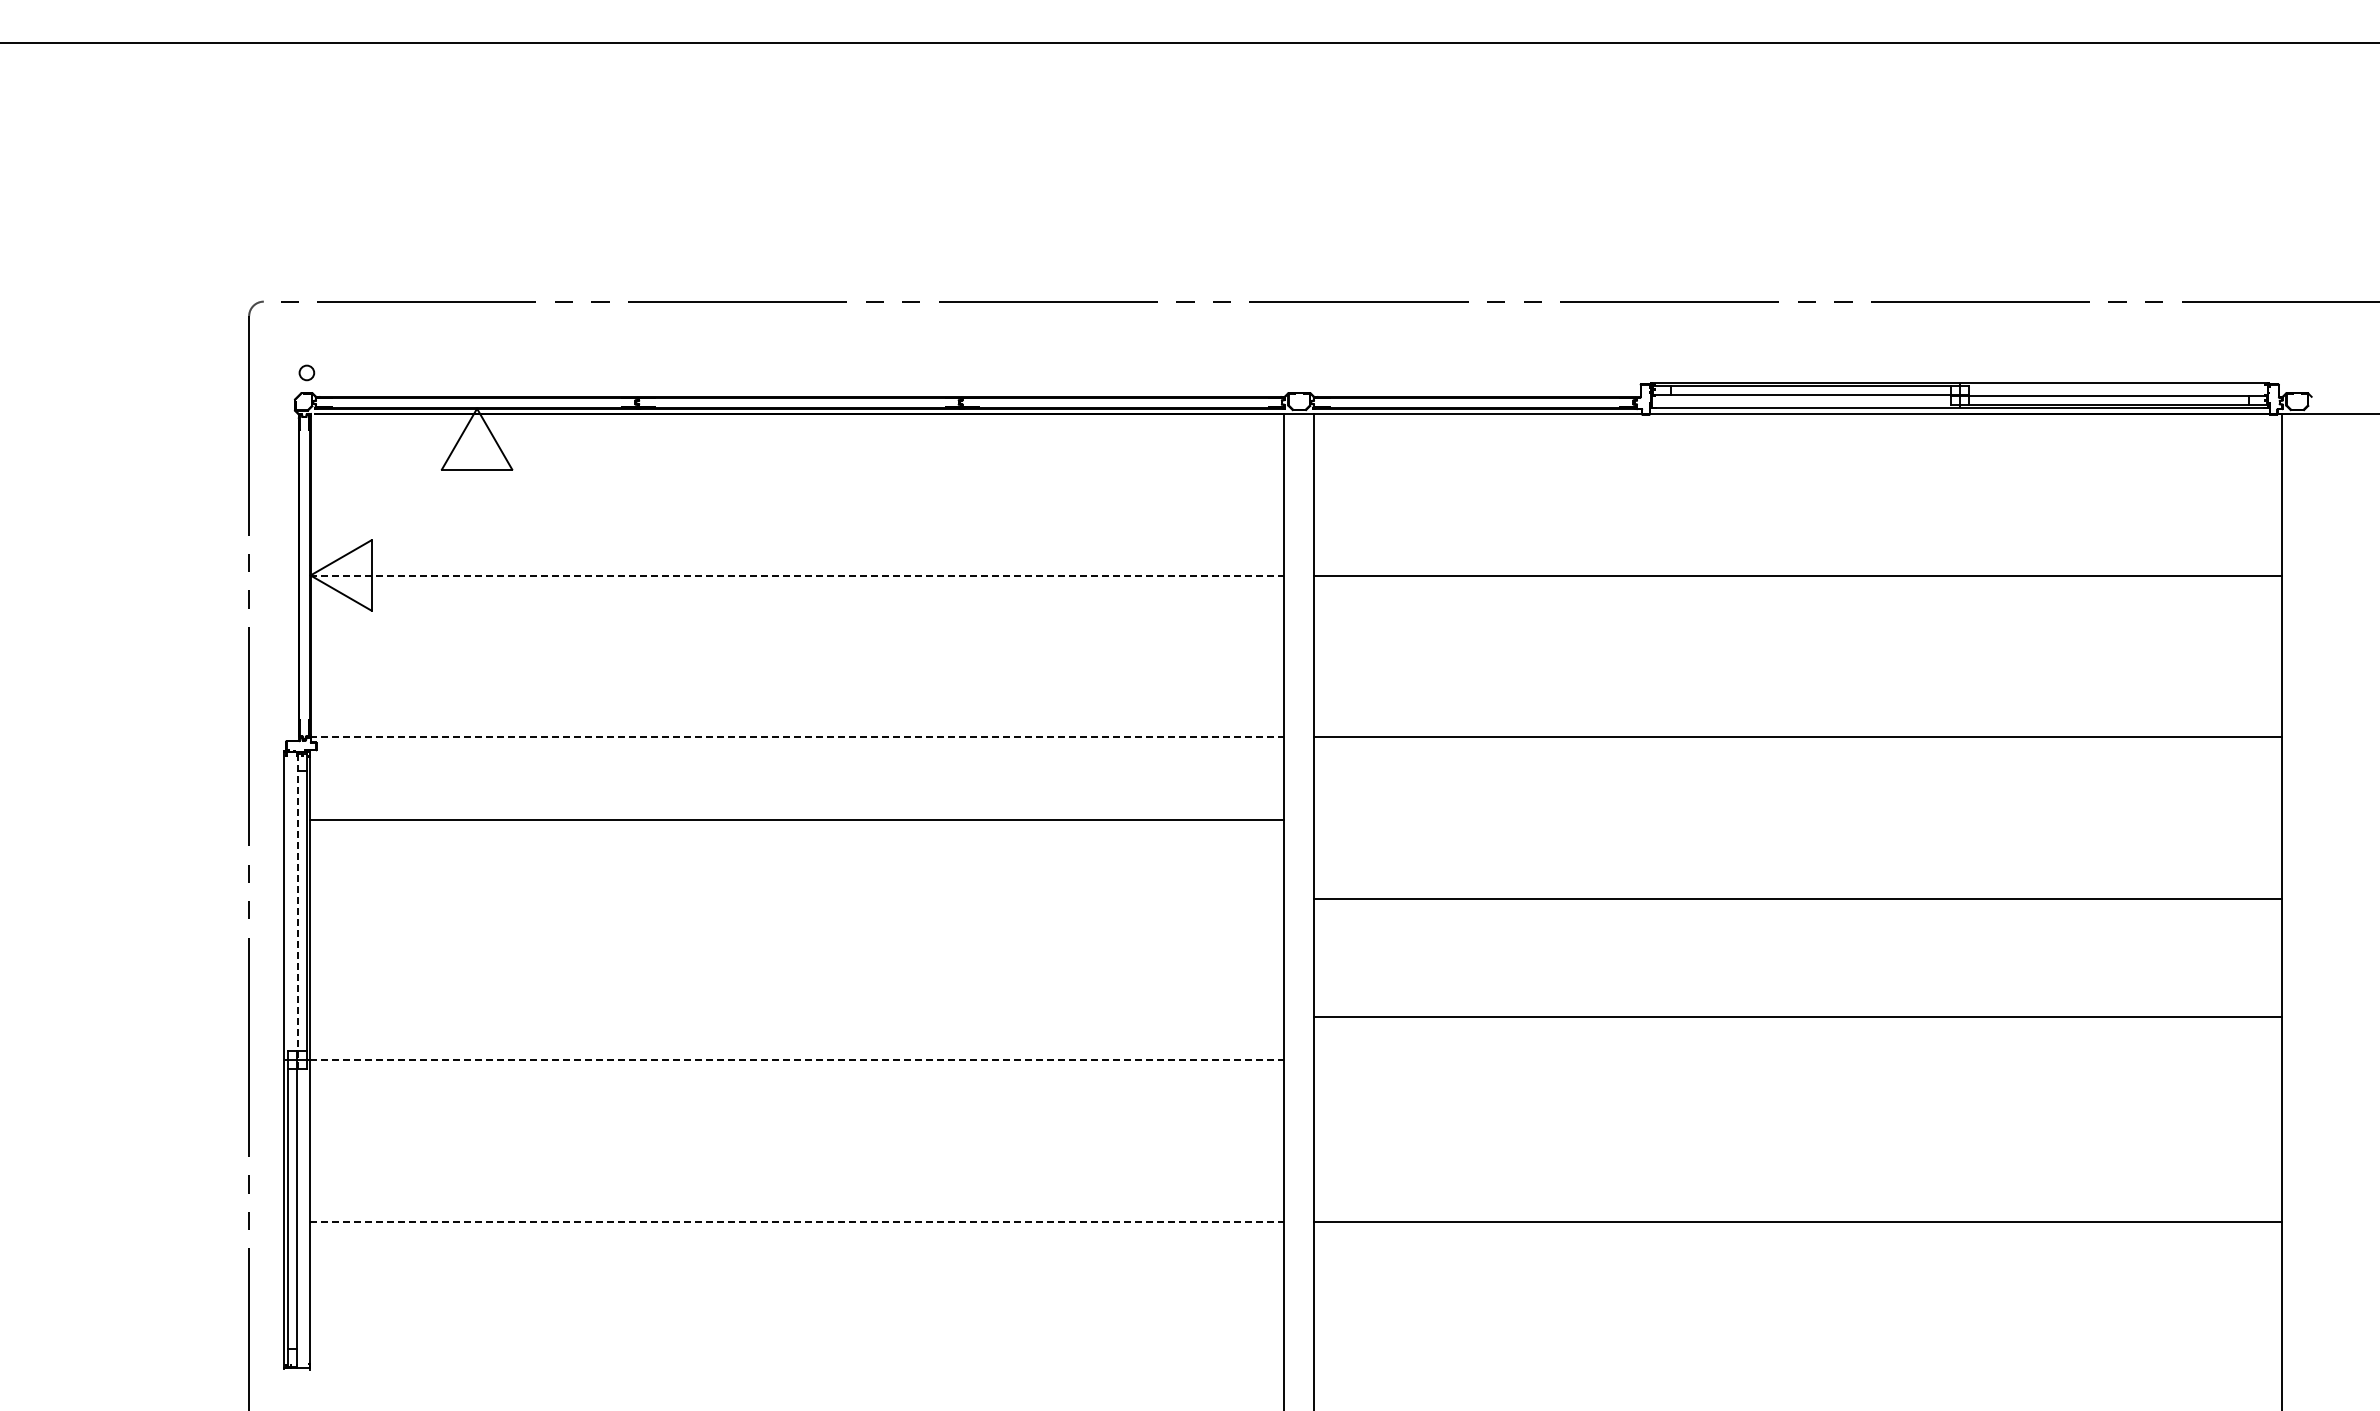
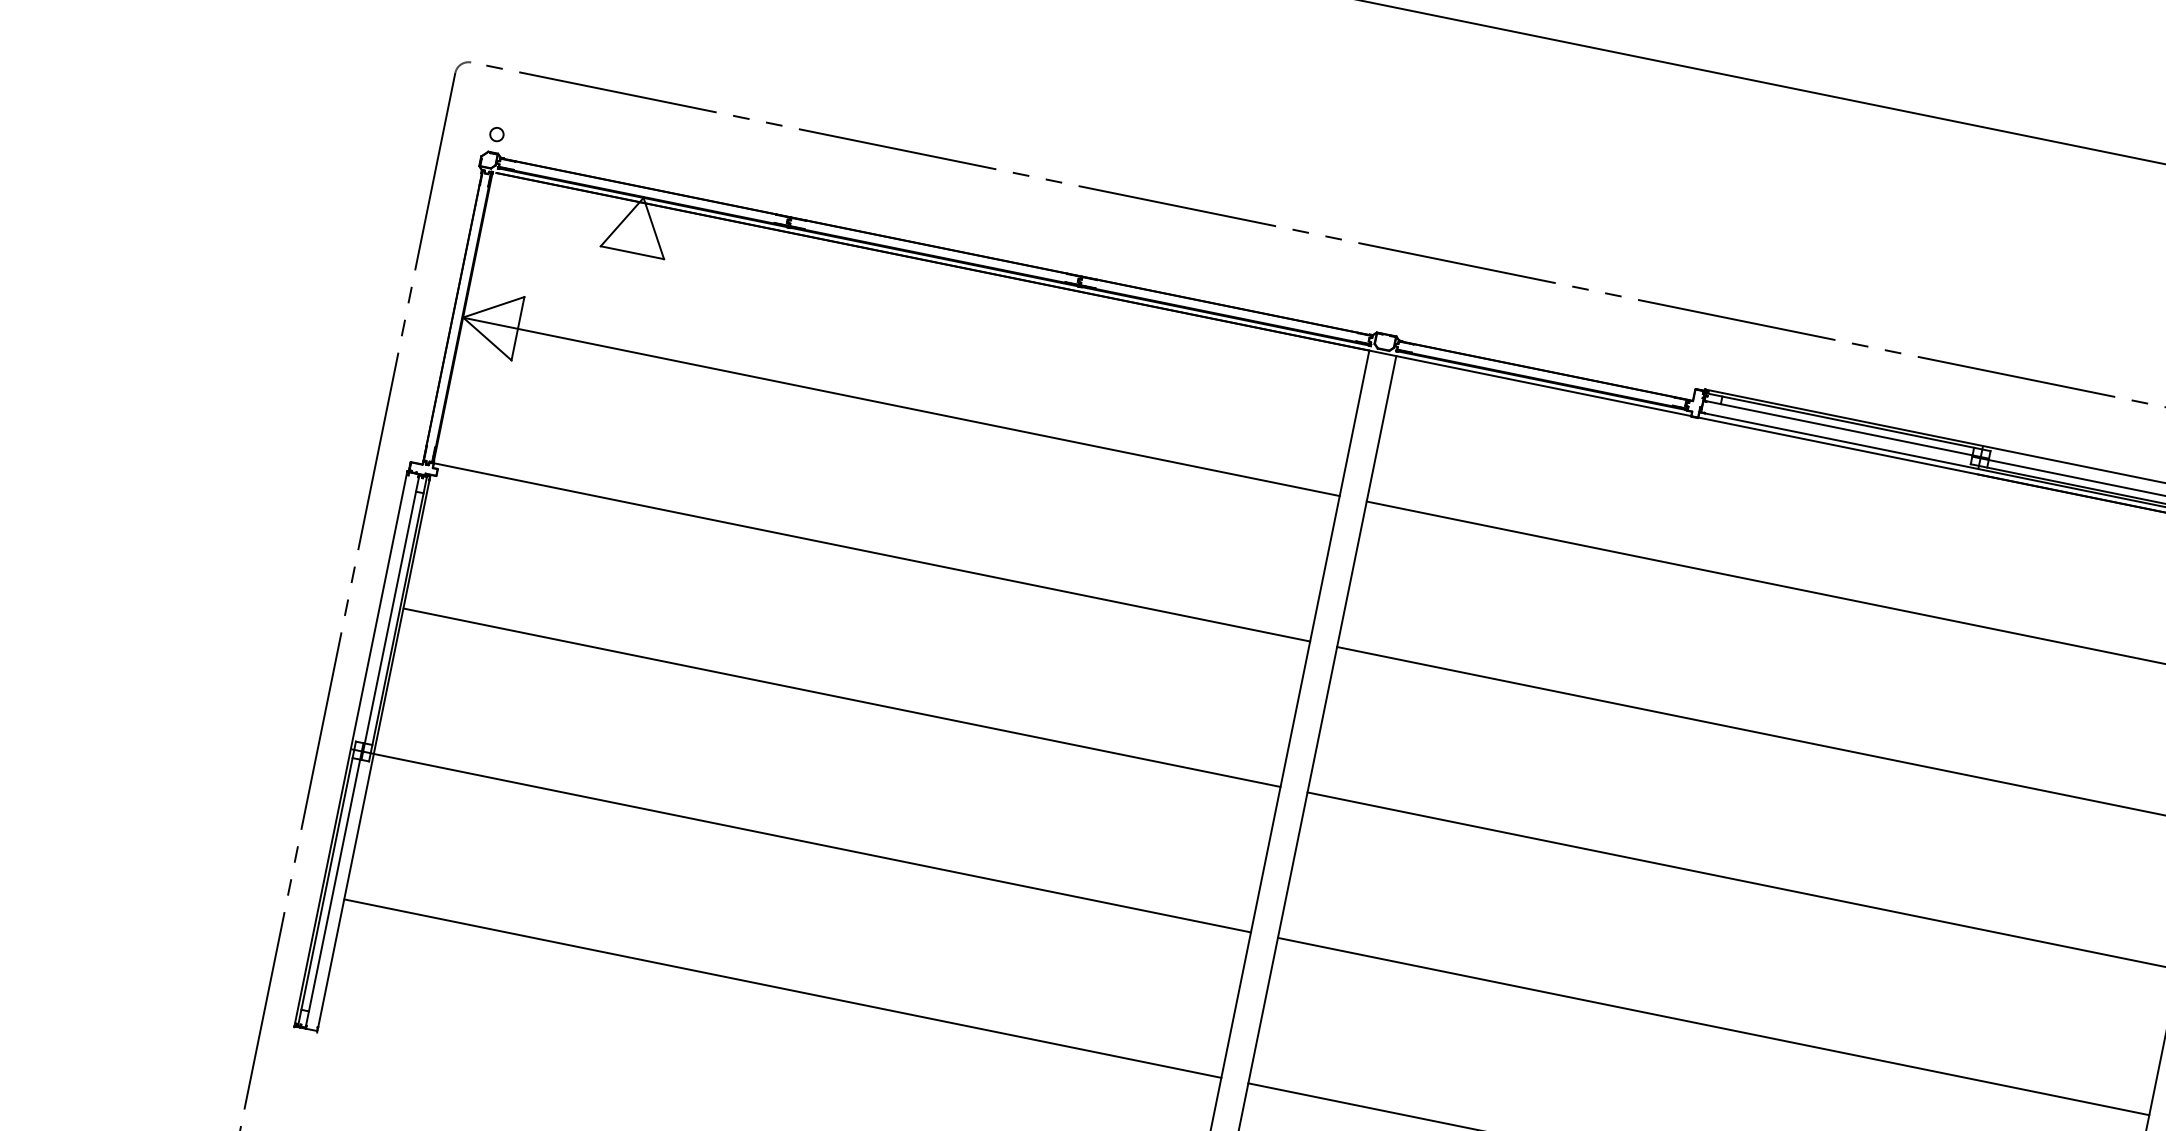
line: (797, 575) -> (901, 406), dashed -> solid
line: (797, 737) -> (871, 552), dashed -> solid
line: (797, 819) -> (842, 697), moved
line: (298, 911) -> (390, 617), dashed -> solid
line: (1798, 1017) -> (1713, 1026), moved
line: (797, 1060) -> (812, 843), dashed -> solid
line: (797, 1221) -> (783, 988), dashed -> solid

